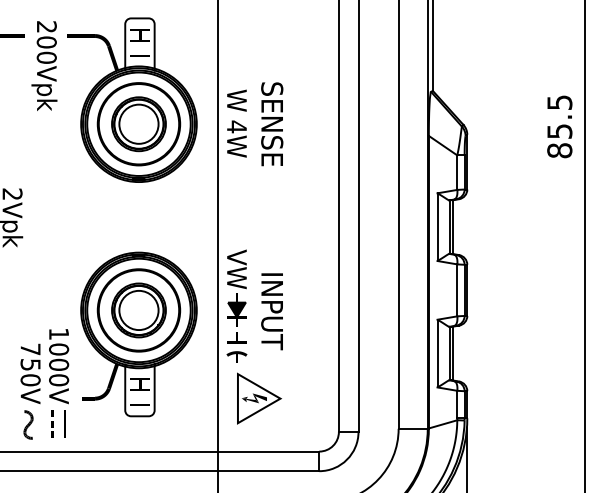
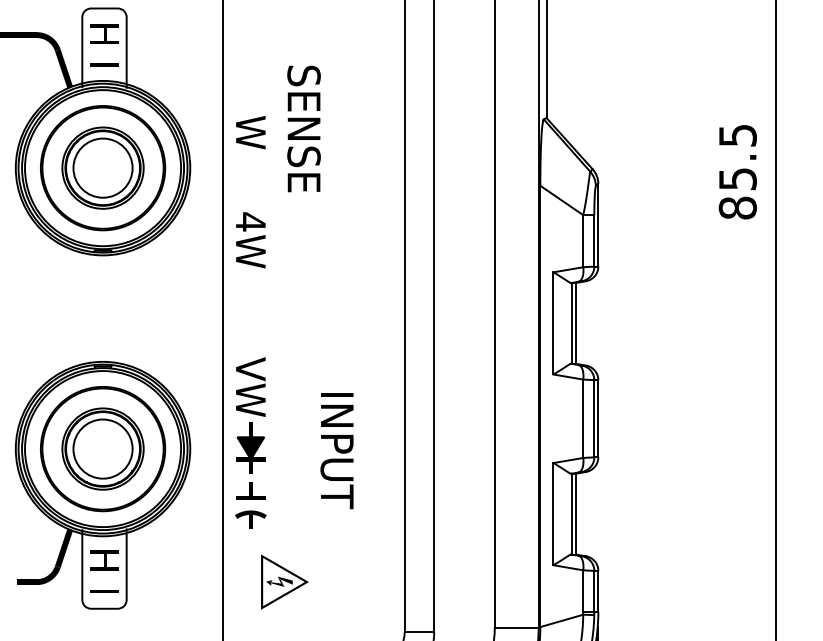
text: (272, 124) -> (304, 129), moved
text: (236, 138) -> (250, 239), moved
text: (271, 311) -> (336, 450), moved
part: (259, 398) -> (284, 581), size x0.7

